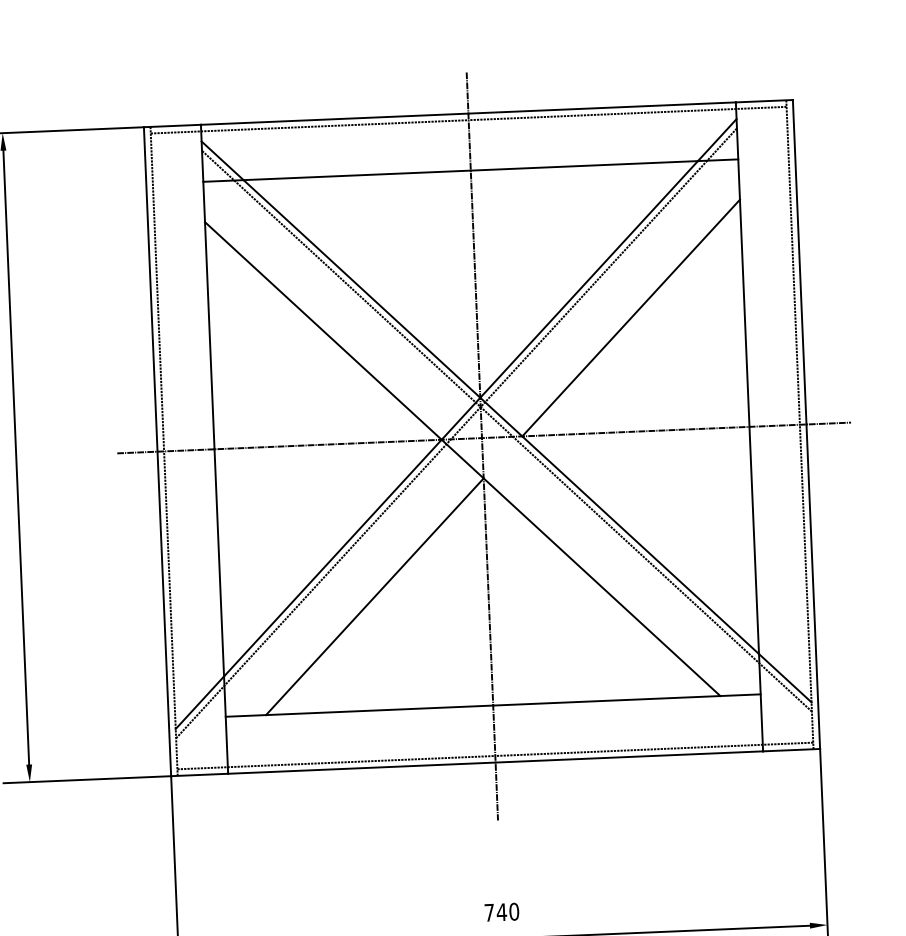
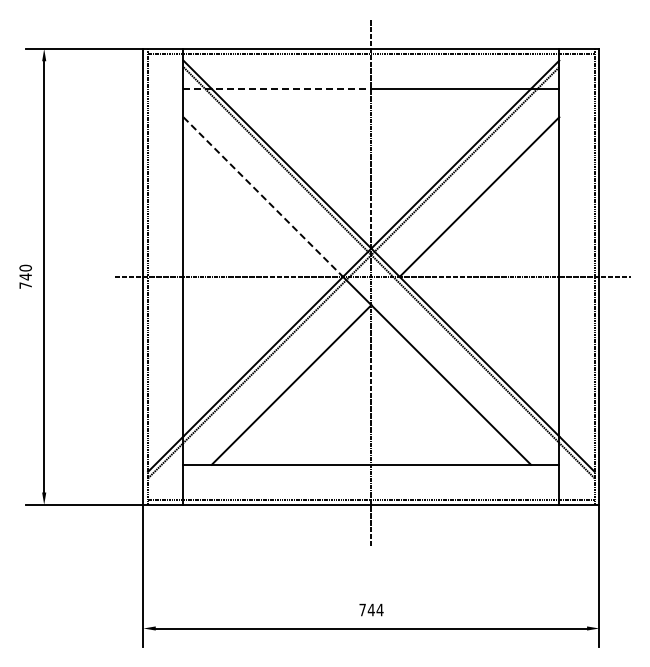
line: (337, 175) -> (277, 88), solid -> dashed
line: (323, 331) -> (263, 197), solid -> dashed
text: (513, 911) -> (379, 609), 740 -> 744

